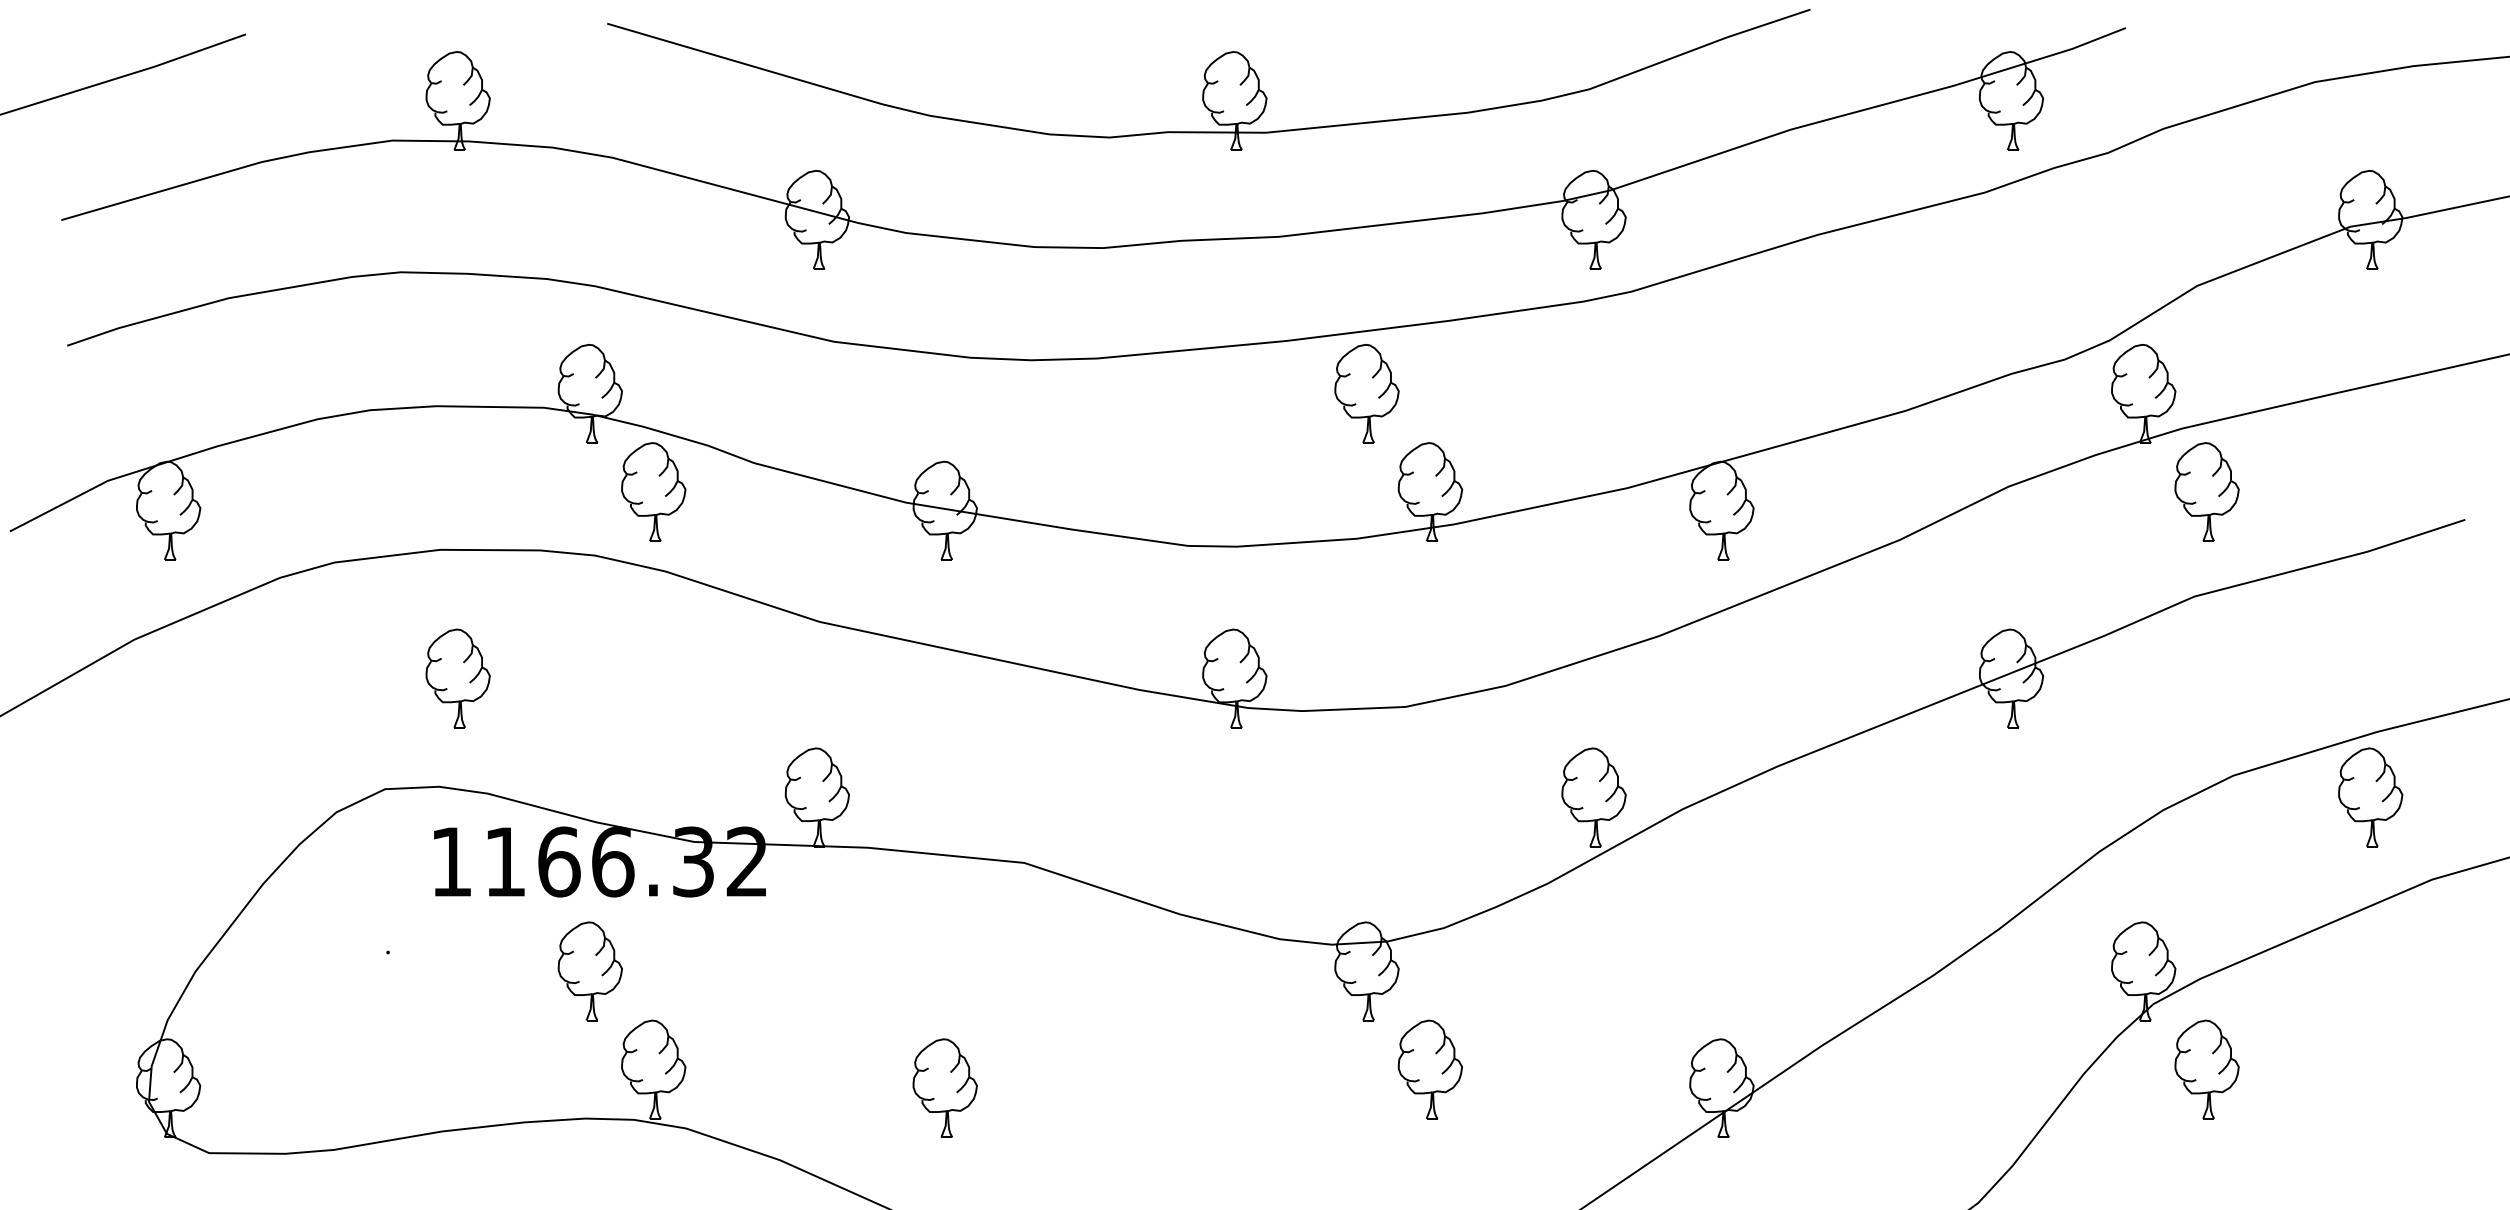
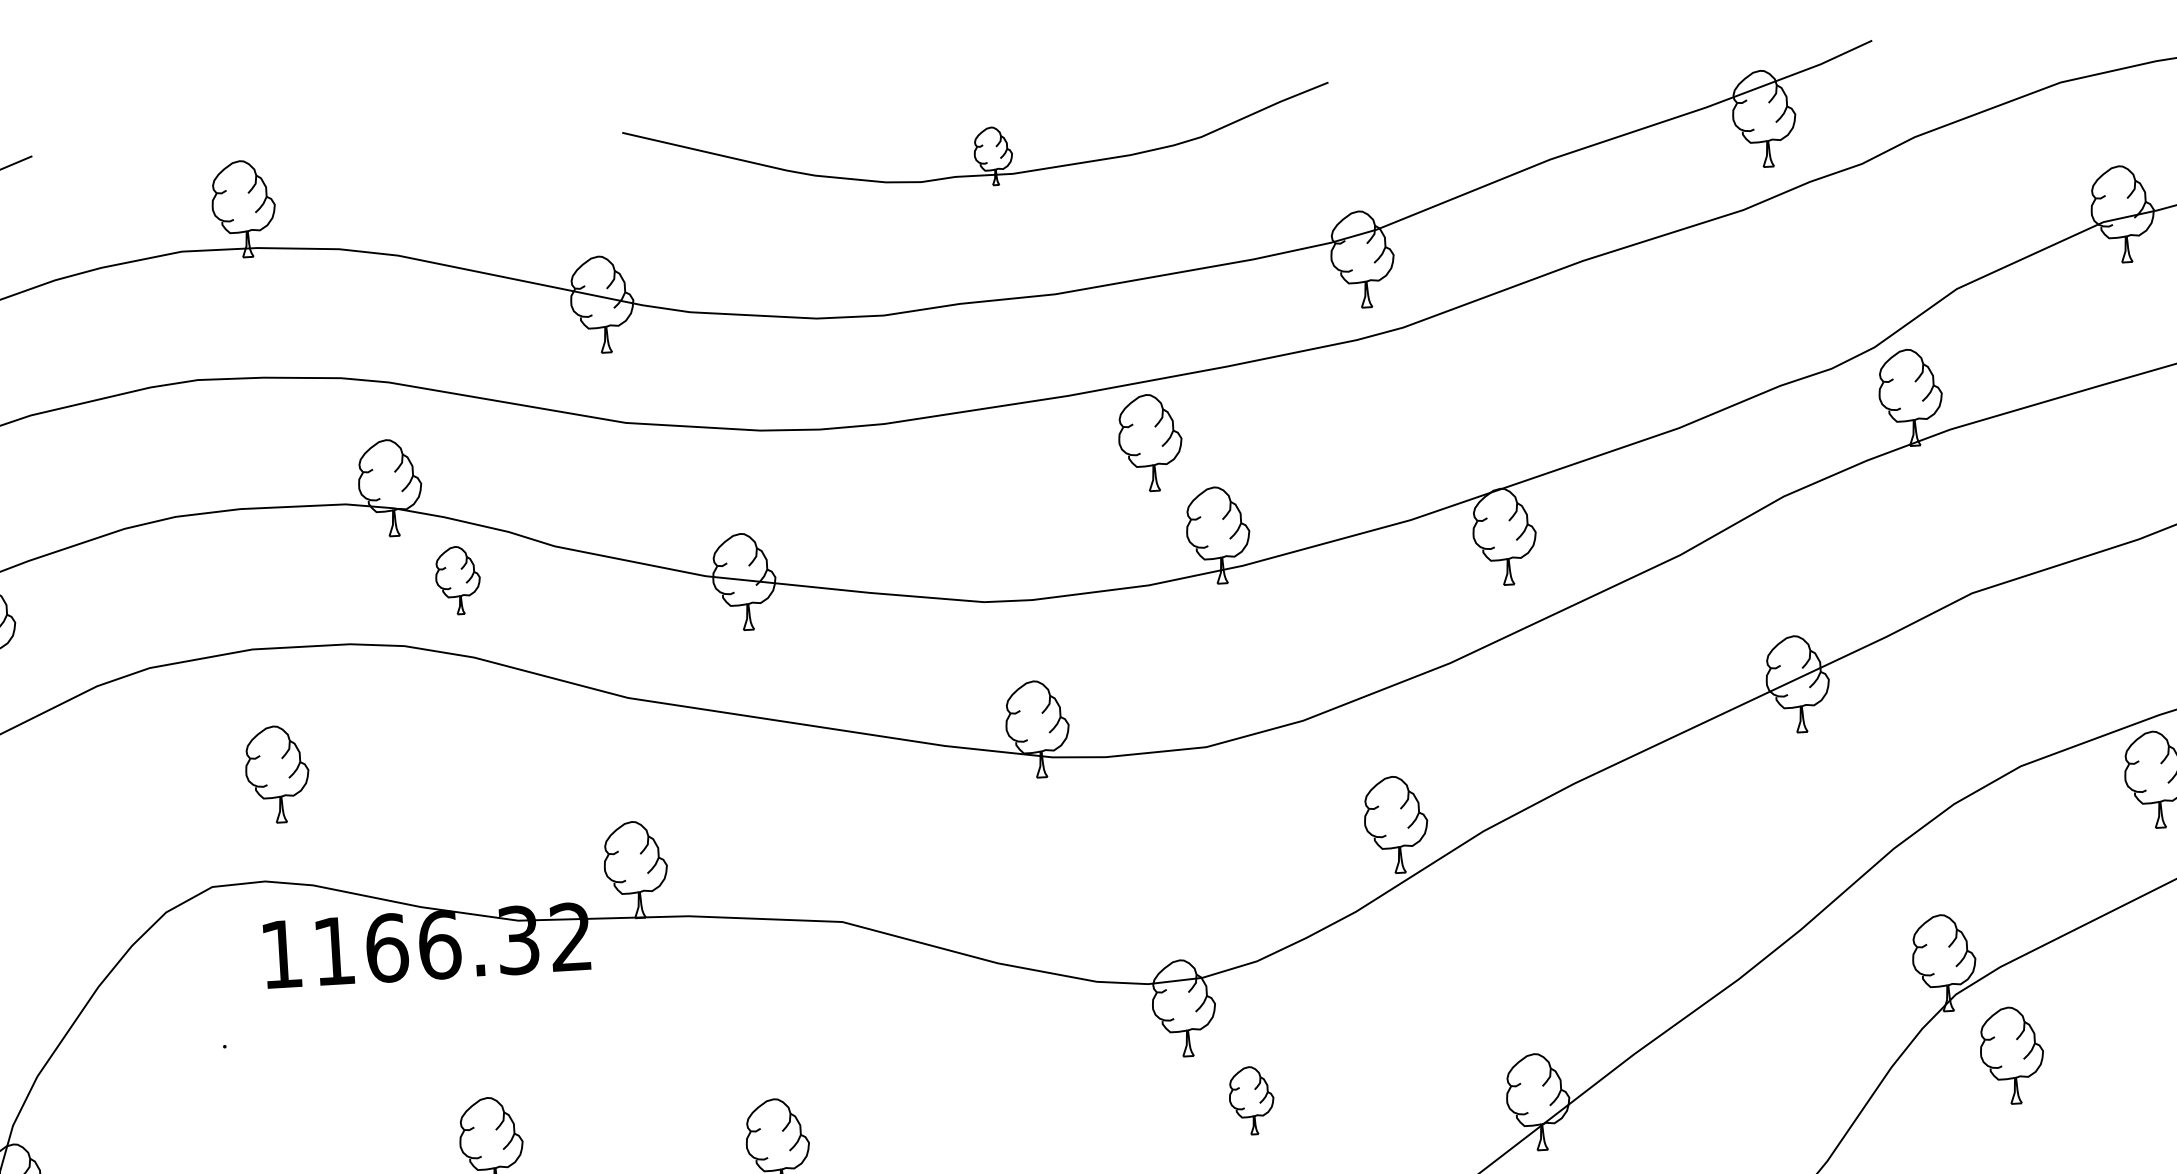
part: (1208, 79) -> (977, 144), size x0.6
part: (653, 491) -> (457, 579), size x0.7
part: (2206, 491) -> (1978, 489), removed
part: (589, 971) -> (423, 1053), removed
part: (1429, 1069) -> (1251, 1100), size x0.7

